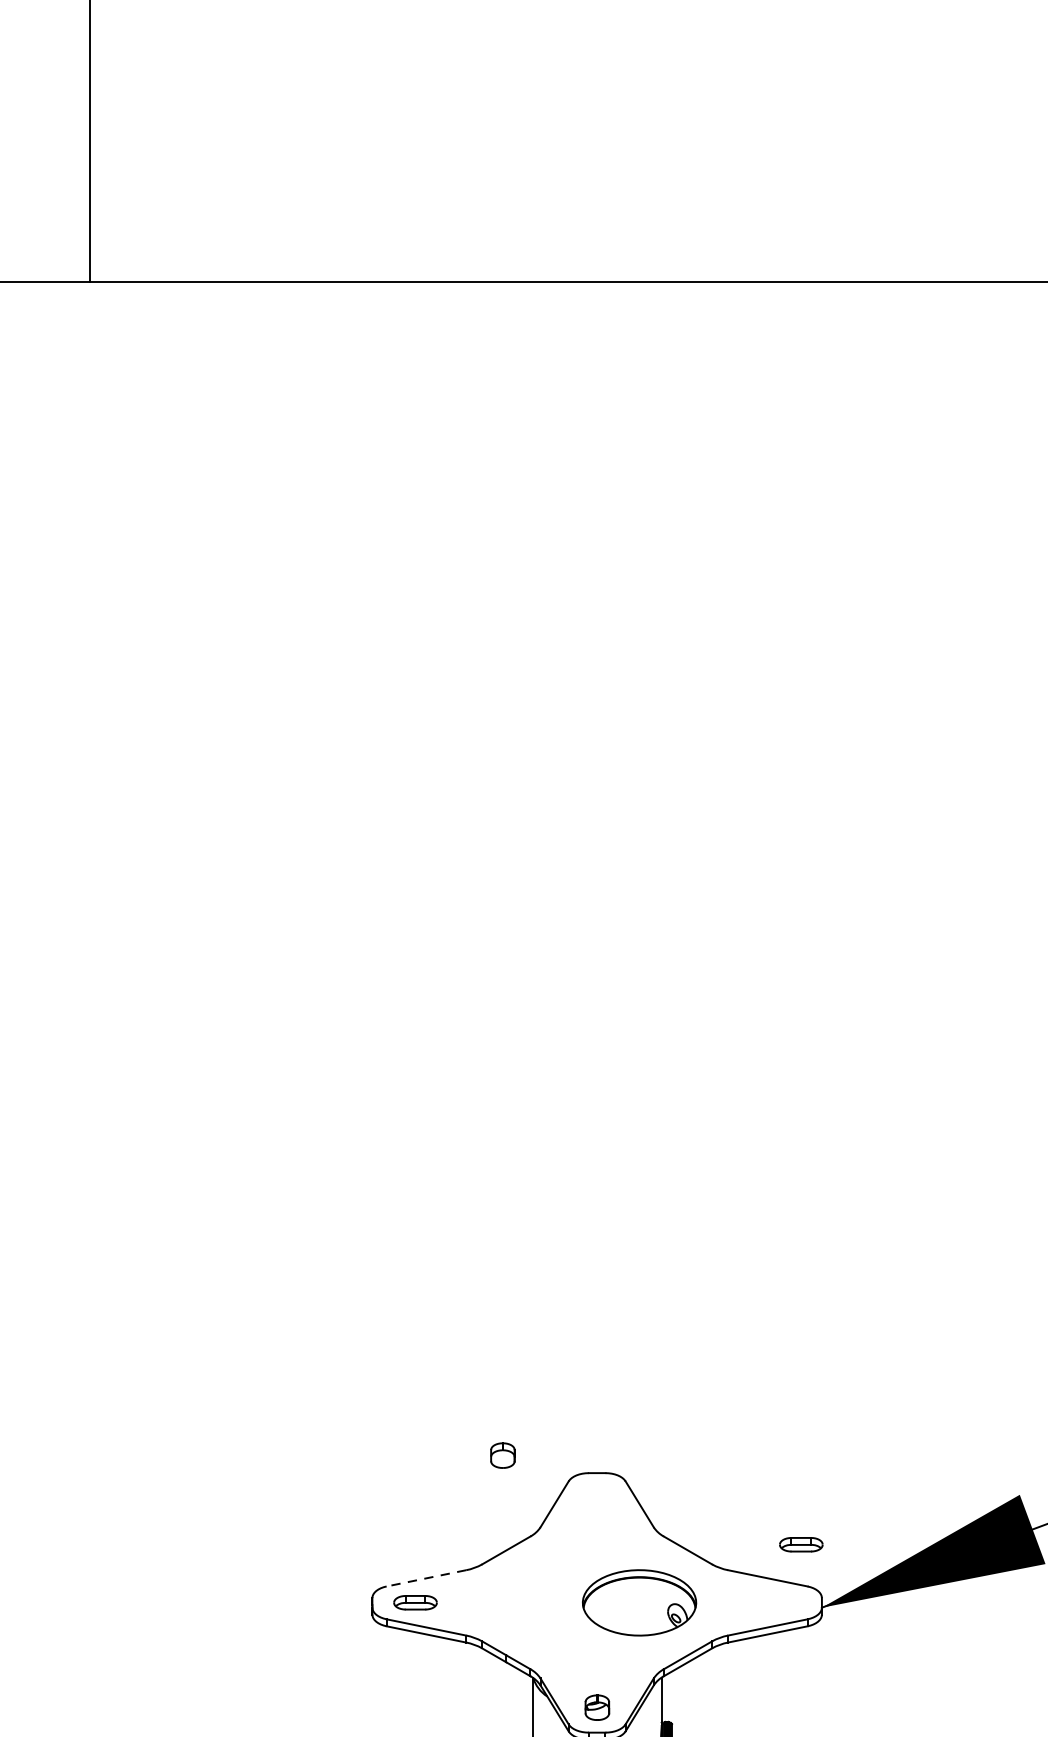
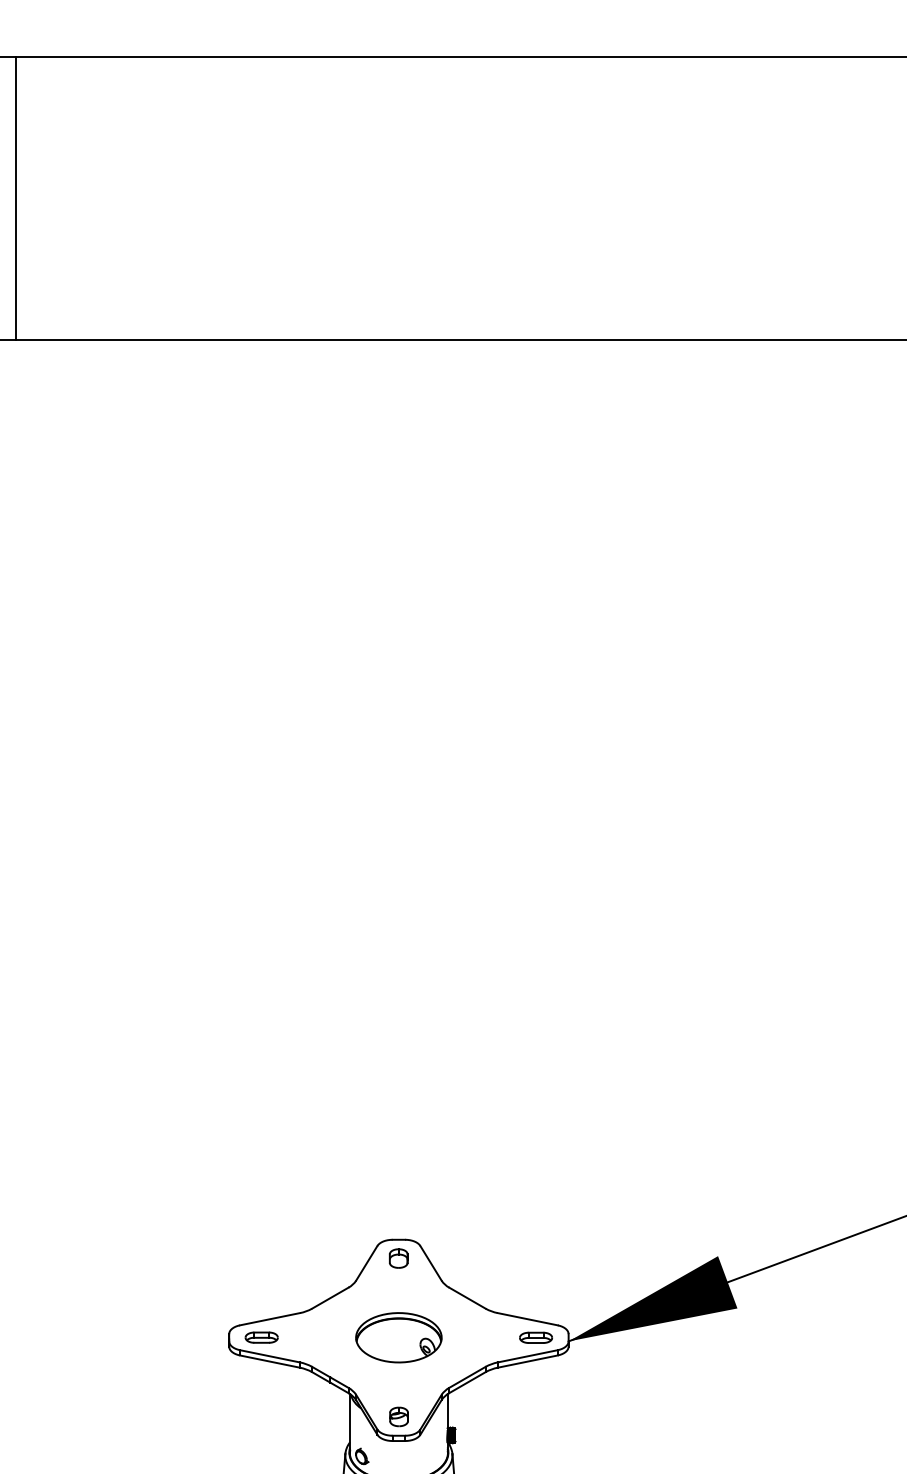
part: (502, 1455) -> (398, 1258), moved
part: (800, 1544) -> (535, 1337), moved
line: (425, 1578) -> (269, 1319), dashed -> solid
part: (639, 1602) -> (398, 1337), moved

